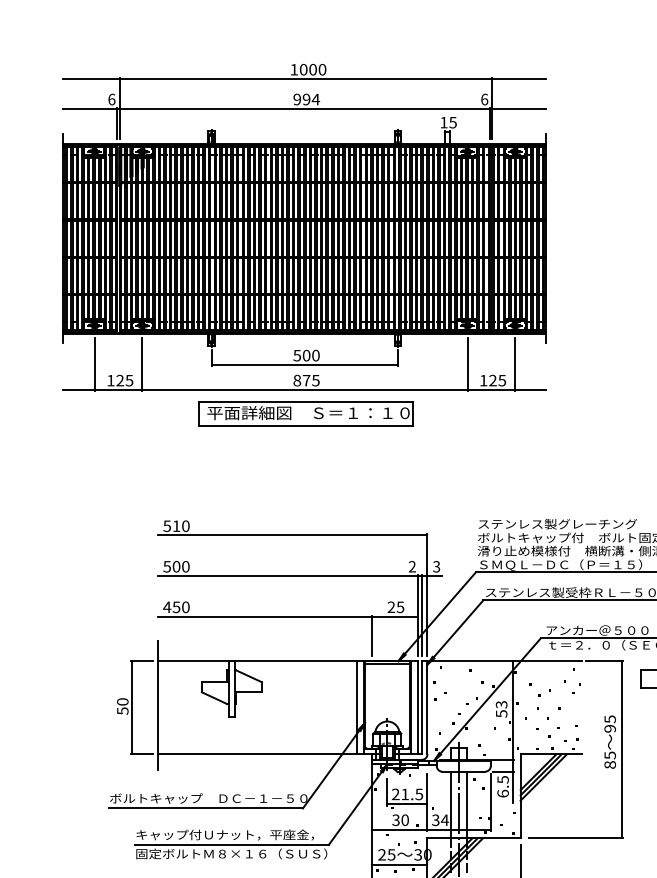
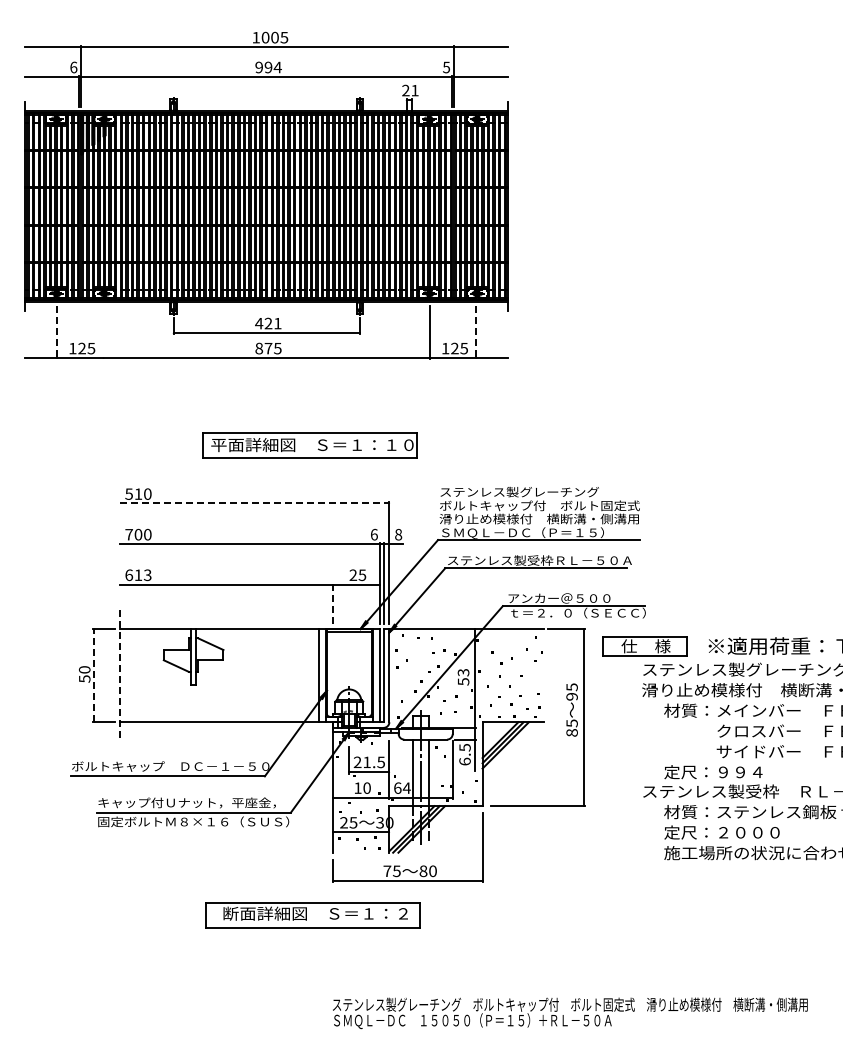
text: (322, 69) -> (284, 37), 1000 -> 1005
text: (484, 99) -> (446, 67), 6 -> 5
text: (448, 122) -> (410, 90), 15 -> 21
text: (306, 355) -> (268, 323), 500 -> 421
line: (95, 364) -> (57, 332), solid -> dashed
line: (141, 364) -> (103, 332), removed
line: (514, 364) -> (476, 332), solid -> dashed
part: (305, 413) -> (309, 445), moved
line: (292, 535) -> (254, 503), solid -> dashed
text: (166, 566) -> (128, 534), 500 -> 700
text: (411, 566) -> (373, 534), 2 -> 6
text: (436, 566) -> (398, 534), 3 -> 8
text: (176, 607) -> (138, 575), 450 -> 613
line: (371, 635) -> (333, 603), solid -> dashed
line: (157, 705) -> (119, 673), solid -> dashed
line: (132, 707) -> (94, 675), solid -> dashed
text: (395, 819) -> (357, 787), 30 -> 10
text: (435, 819) -> (397, 787), 34 -> 64

